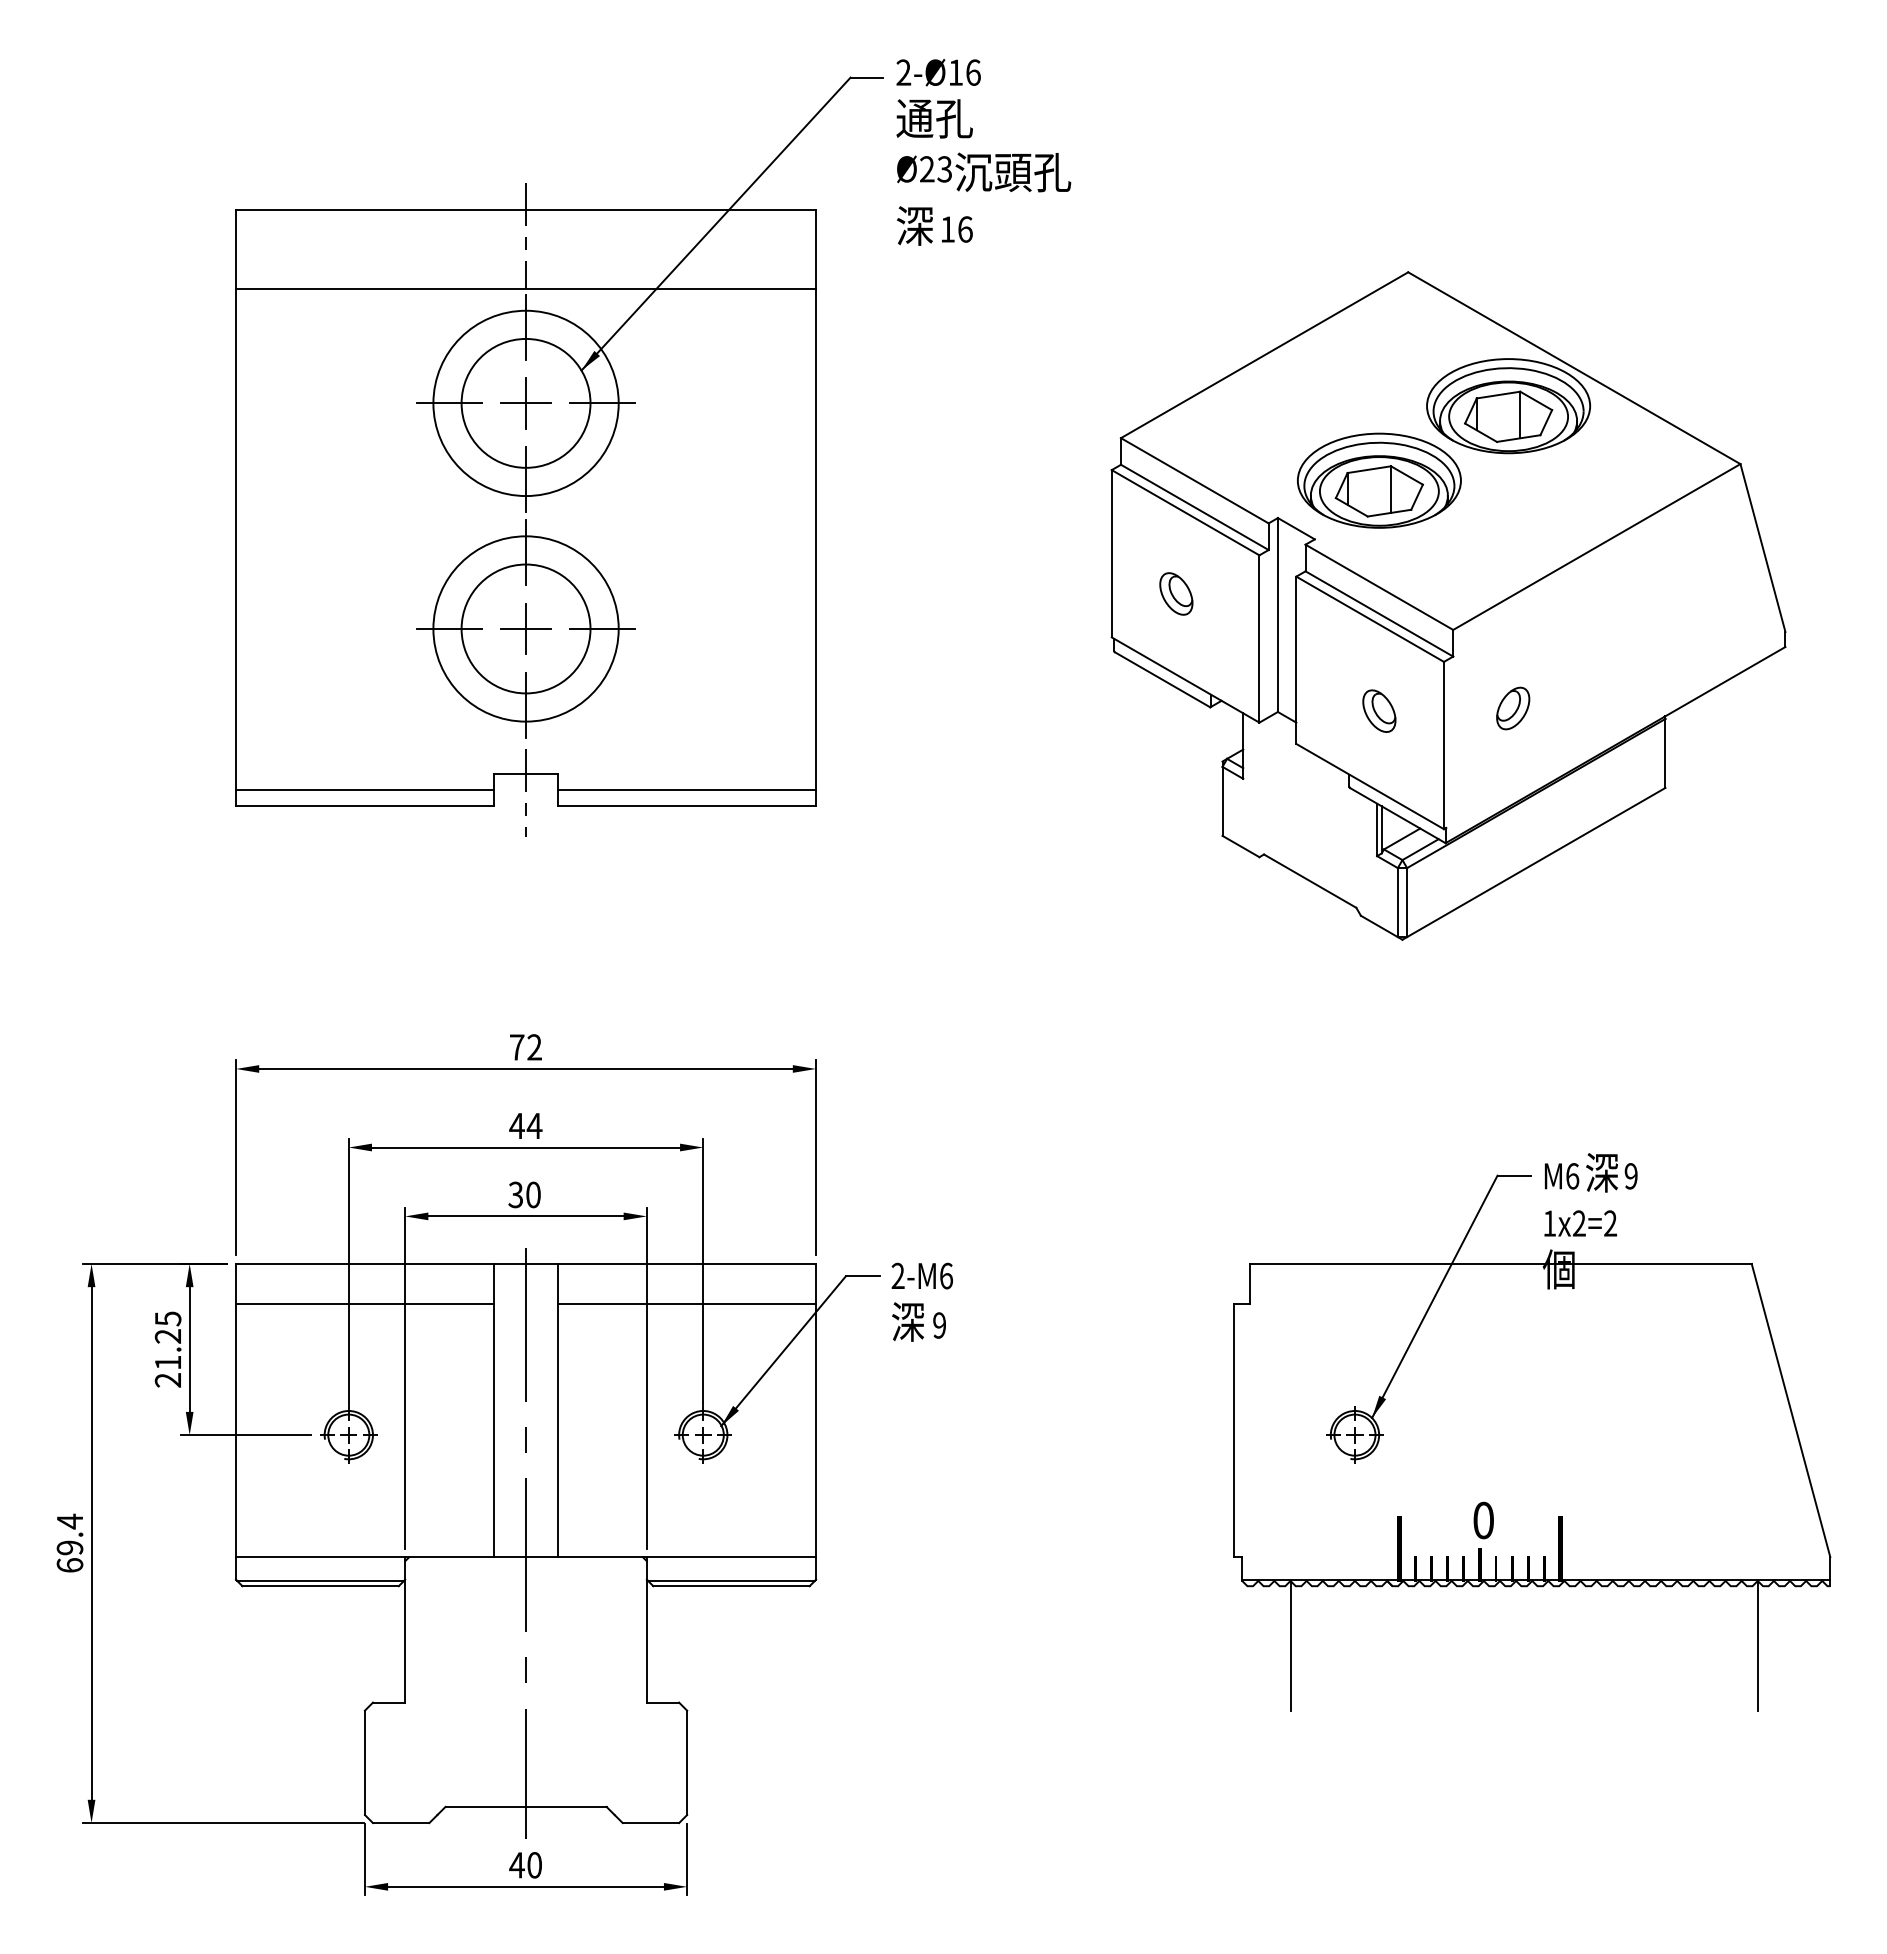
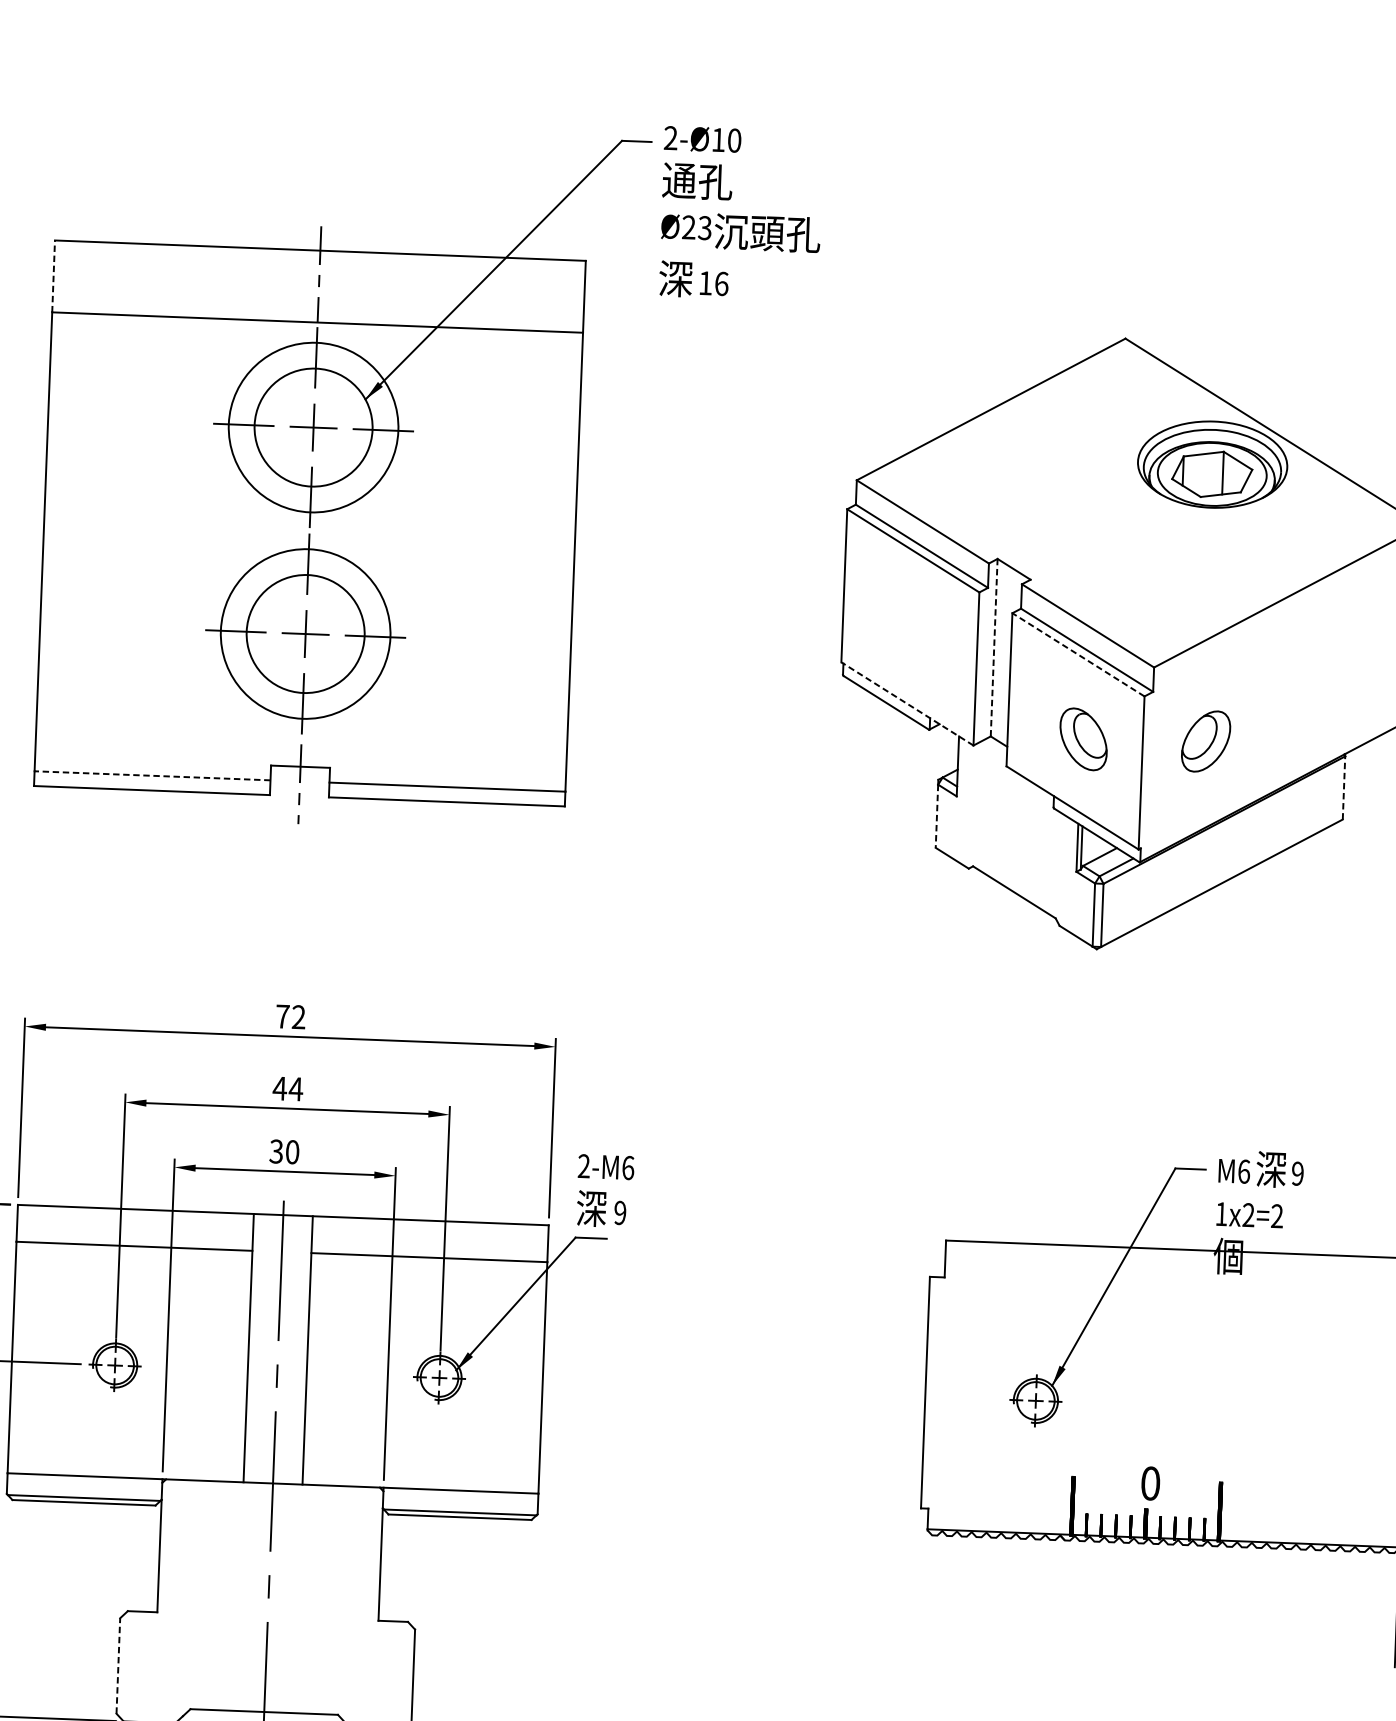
text: (973, 72) -> (734, 140), 2-Ø16 -> 2-Ø10
line: (236, 248) -> (54, 275), solid -> dashed
part: (1379, 480) -> (1091, 528), removed
part: (1176, 593) -> (902, 624), removed
line: (1277, 615) -> (993, 648), solid -> dashed
line: (1369, 619) -> (1077, 655), solid -> dashed
line: (1185, 679) -> (907, 703), solid -> dashed
part: (1513, 708) -> (1206, 741), size x1.6
part: (1379, 710) -> (1083, 738), size x1.6
line: (1665, 752) -> (1344, 787), solid -> dashed
line: (364, 790) -> (152, 776), solid -> dashed
line: (1222, 801) -> (936, 816), solid -> dashed
text: (921, 1301) -> (604, 1190), moved
line: (1290, 1645) -> (969, 1591), removed
line: (364, 1762) -> (117, 1665), solid -> dashed

